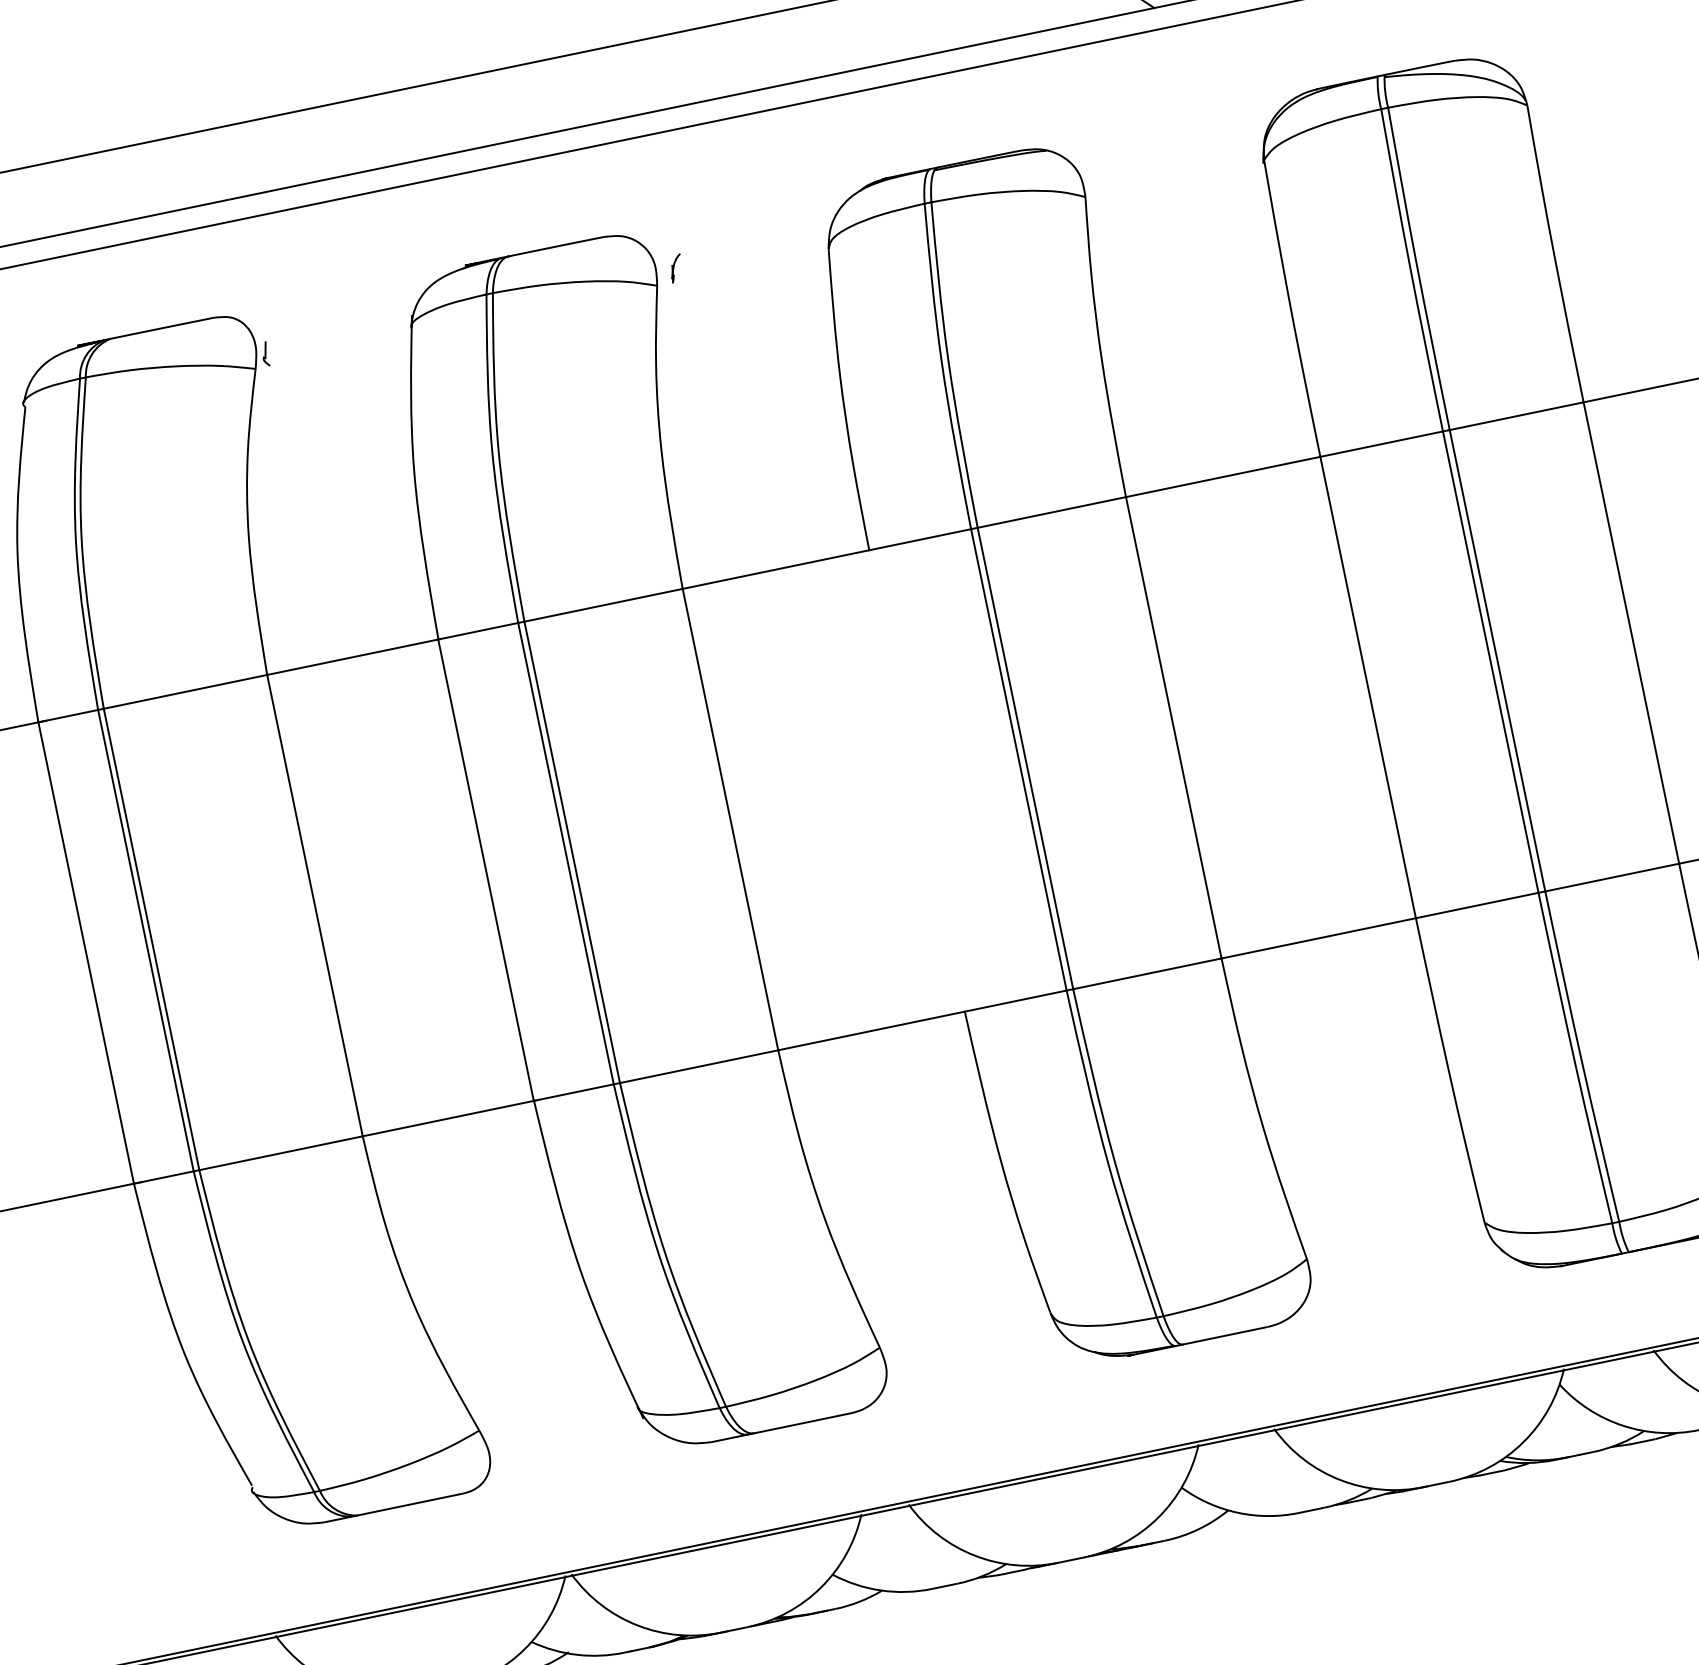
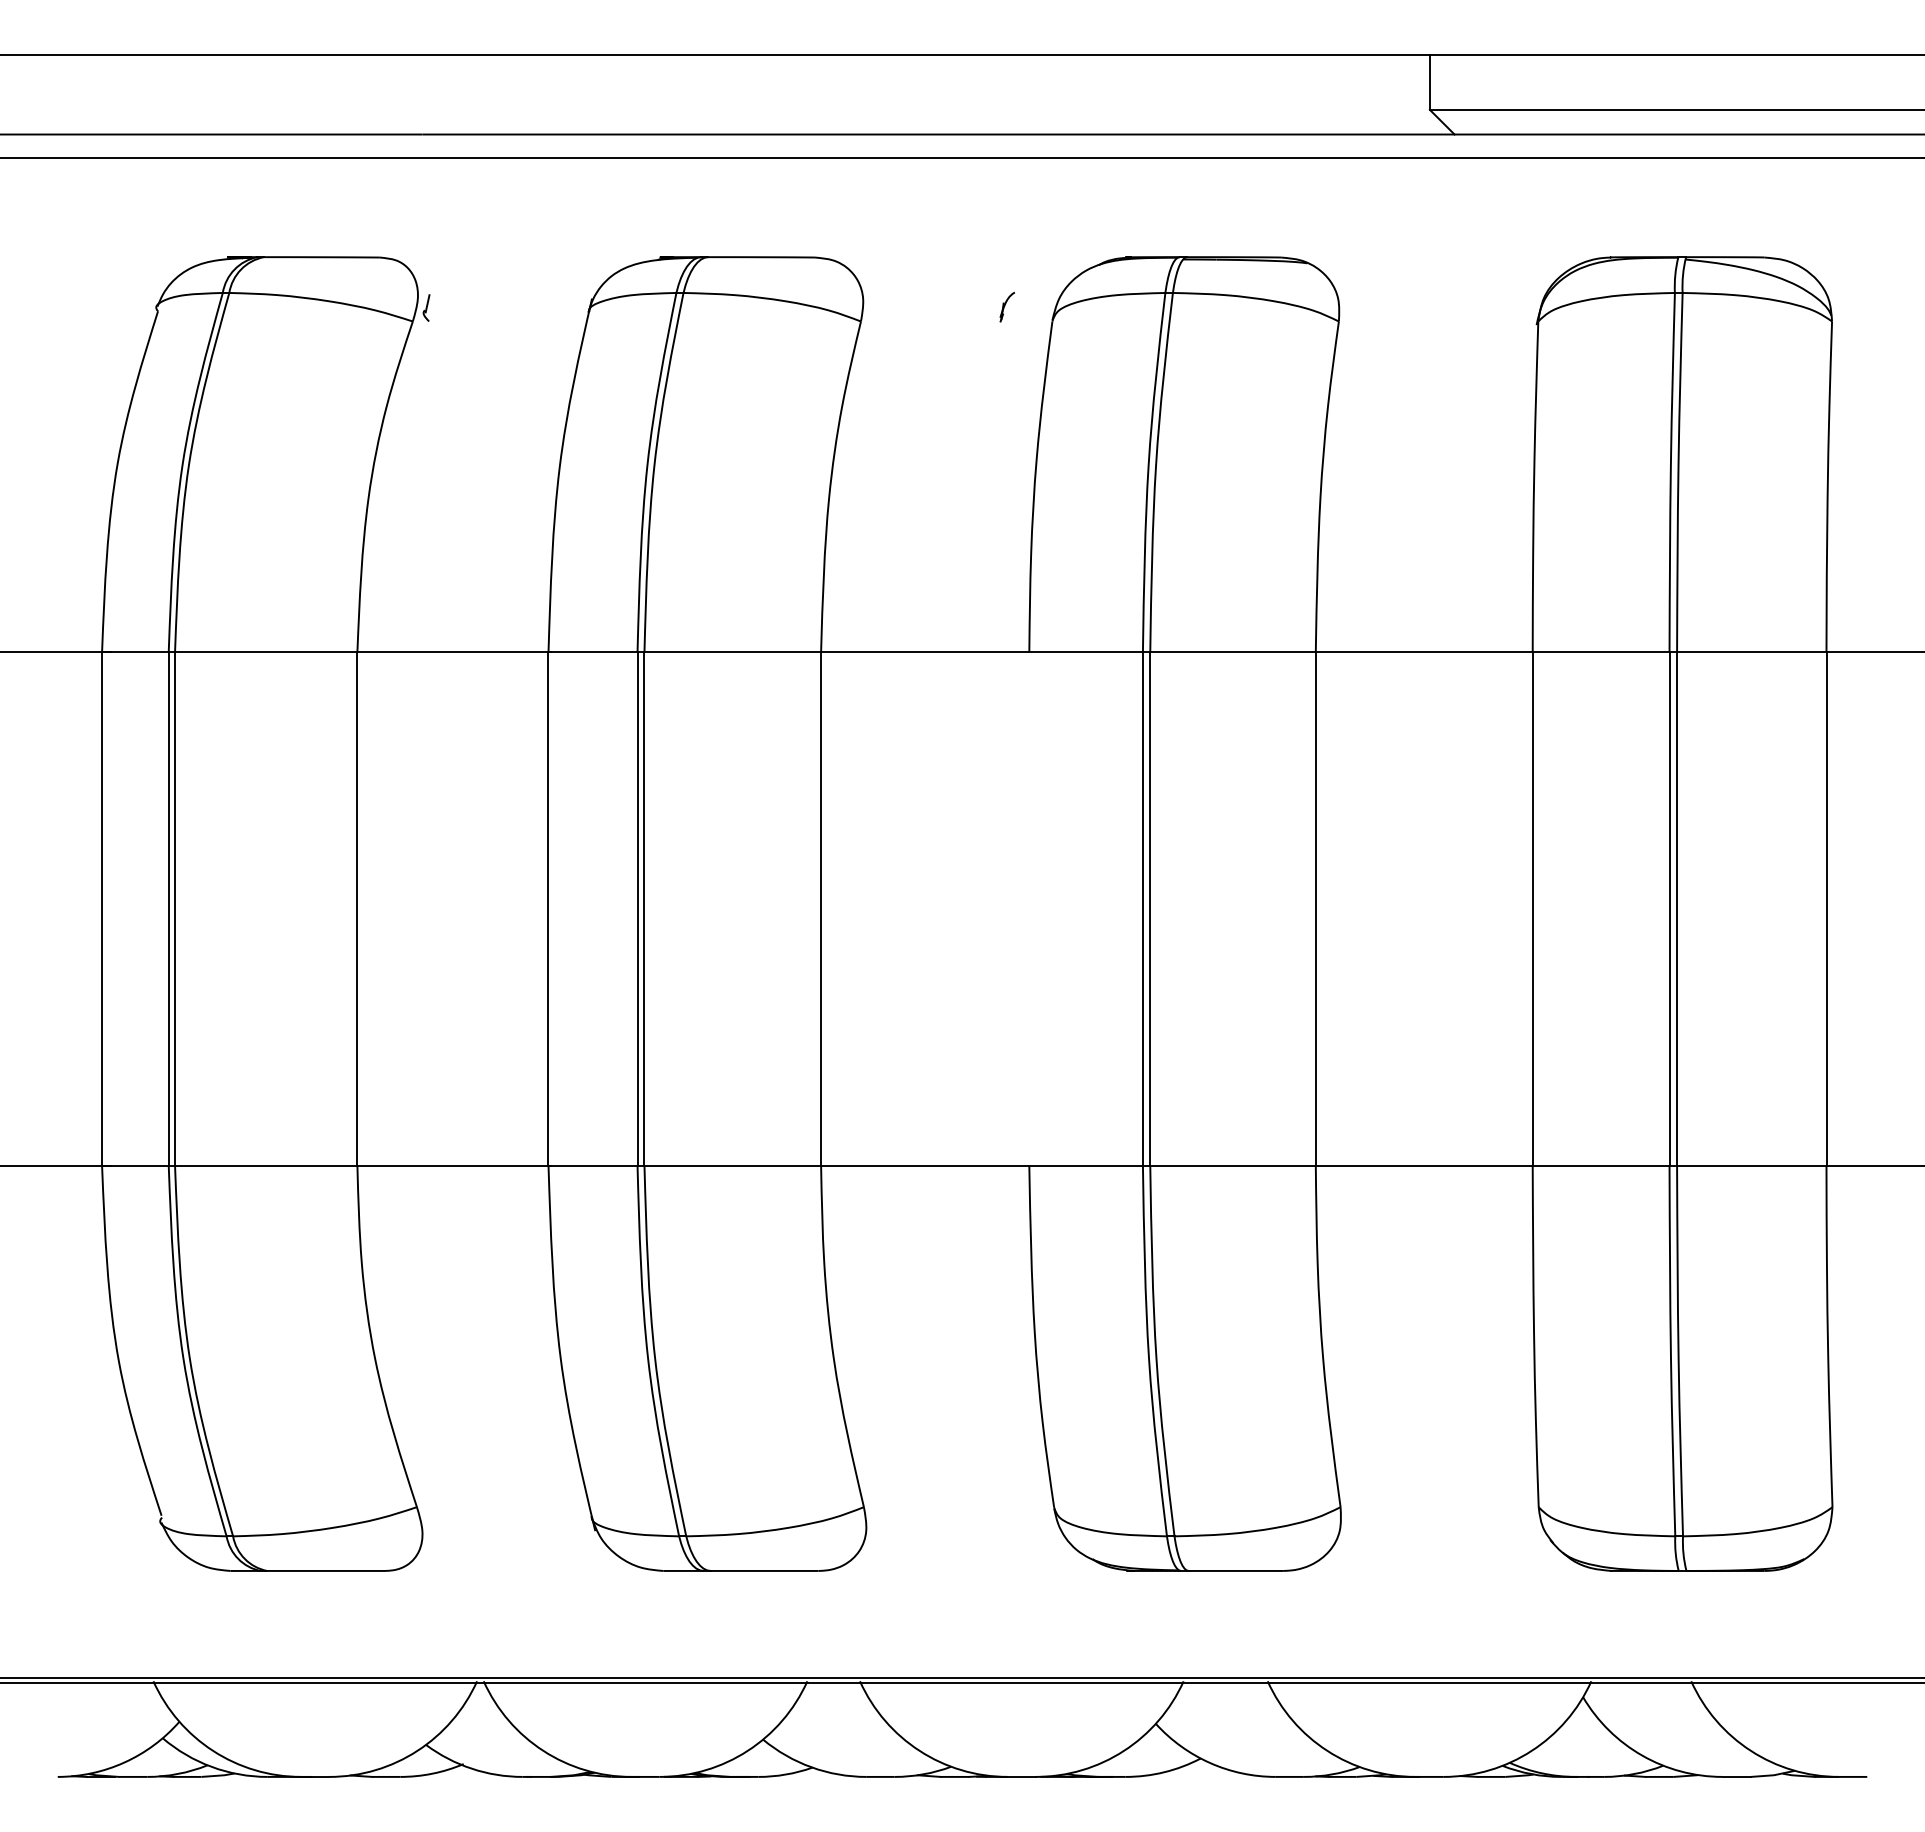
part: (675, 267) -> (1006, 306), moved

